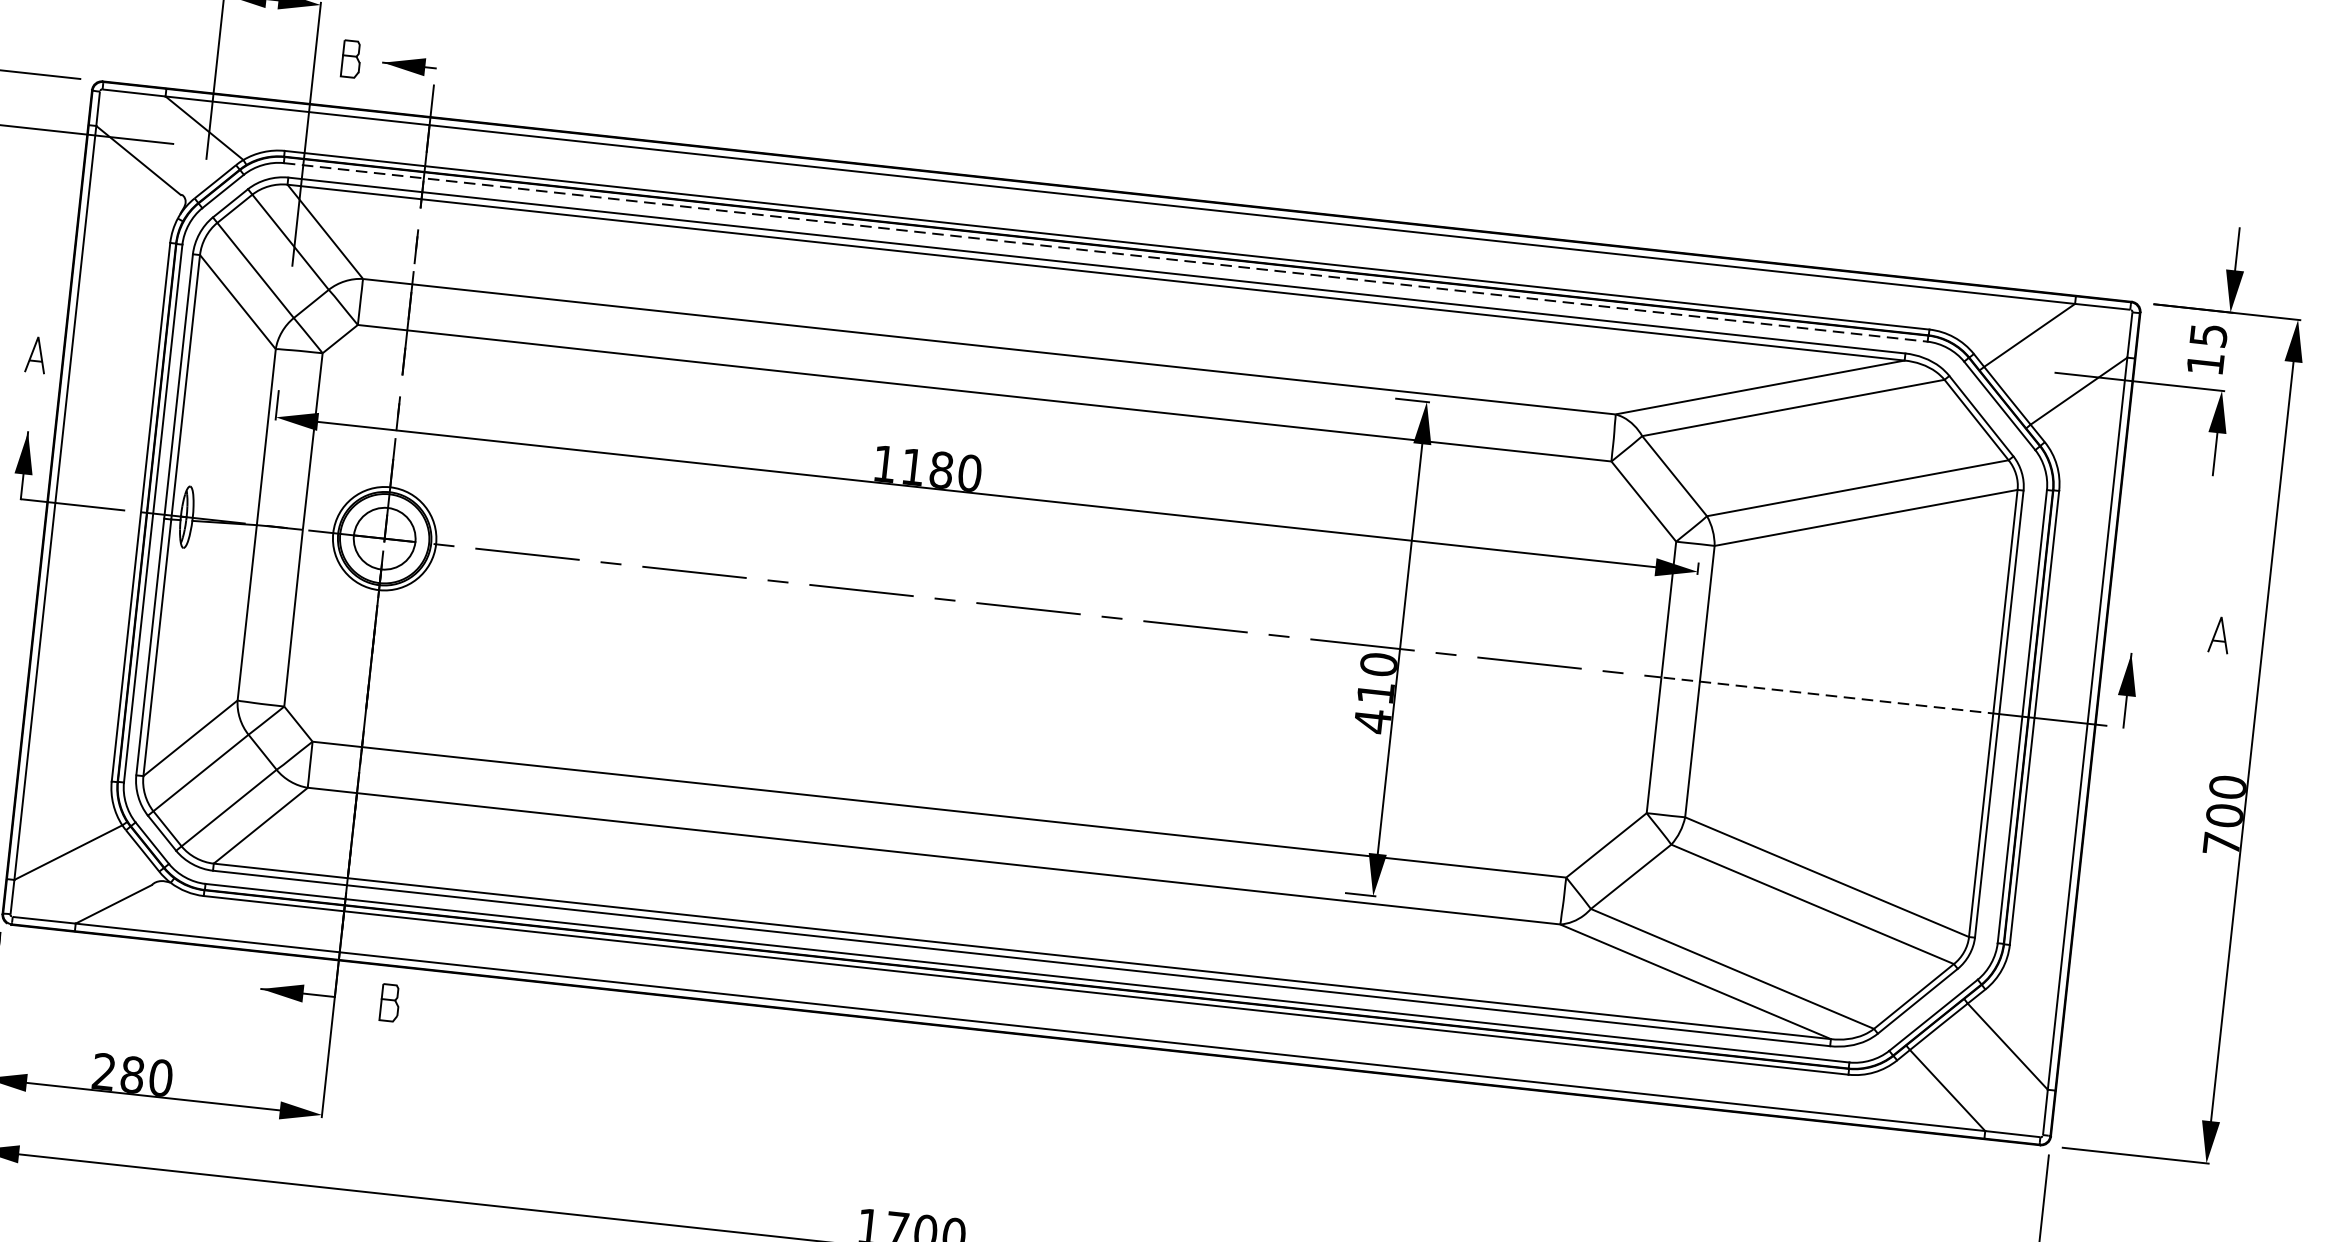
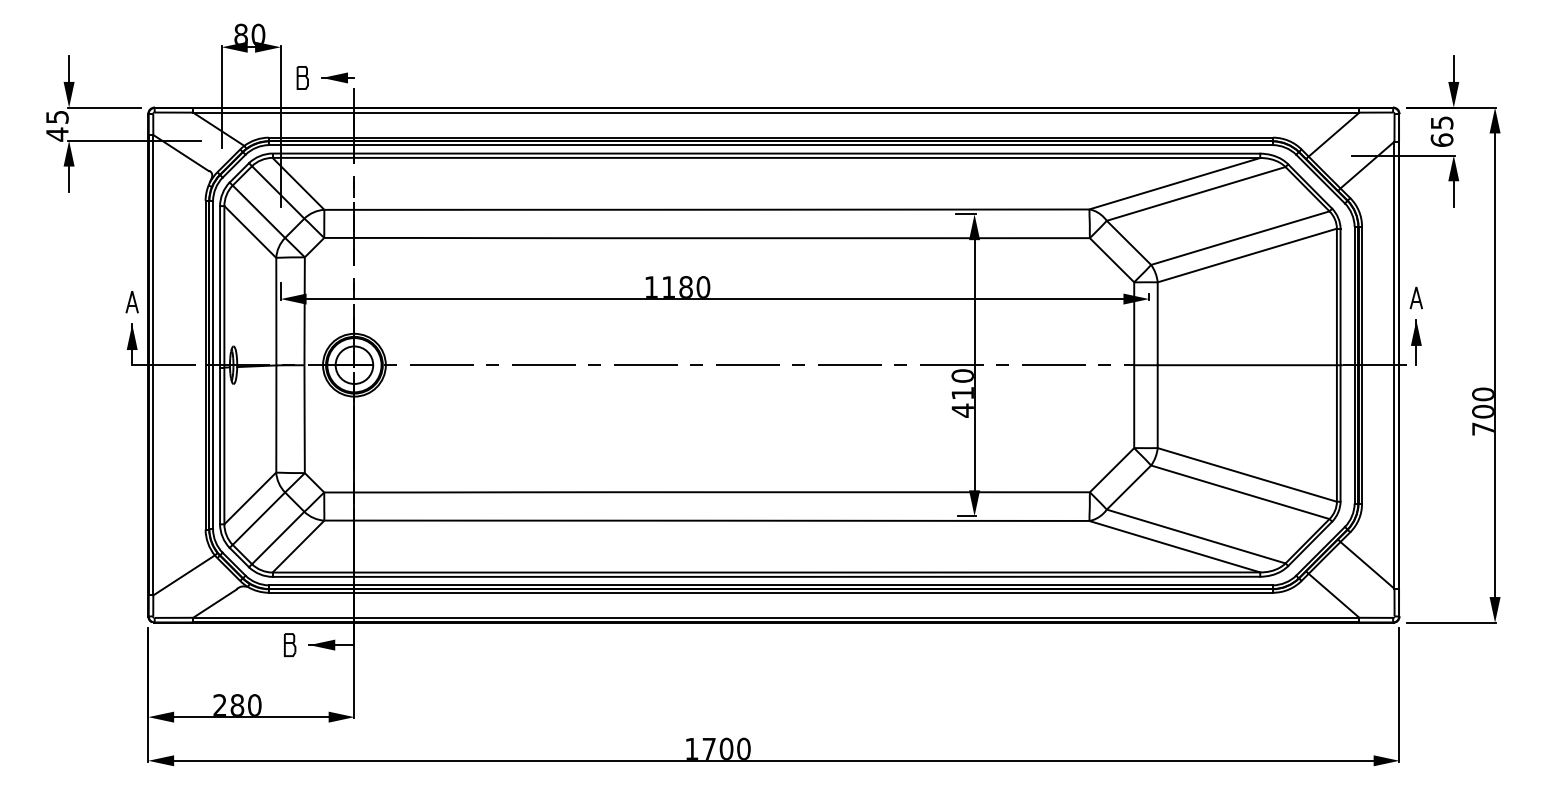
line: (1104, 252) -> (770, 145), dashed -> solid
part: (35, 355) -> (131, 302), moved
text: (2204, 362) -> (1441, 139), 15 -> 65
part: (2218, 634) -> (1415, 297), moved
line: (1828, 696) -> (1236, 365), dashed -> solid
part: (390, 1002) -> (290, 644), moved

